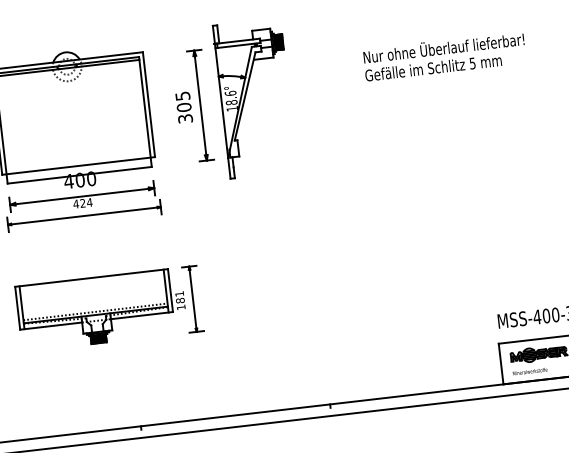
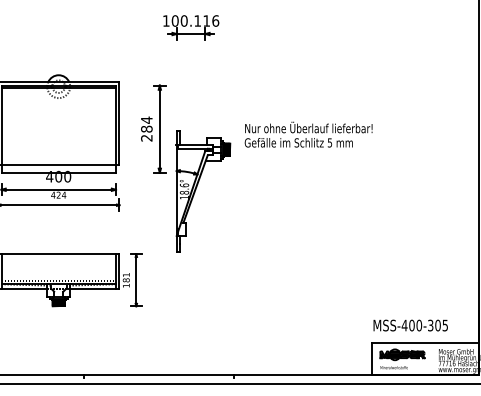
text: (444, 56) -> (308, 134), moved
part: (246, 98) -> (196, 190), moved
text: (183, 106) -> (146, 128), 305 -> 284

